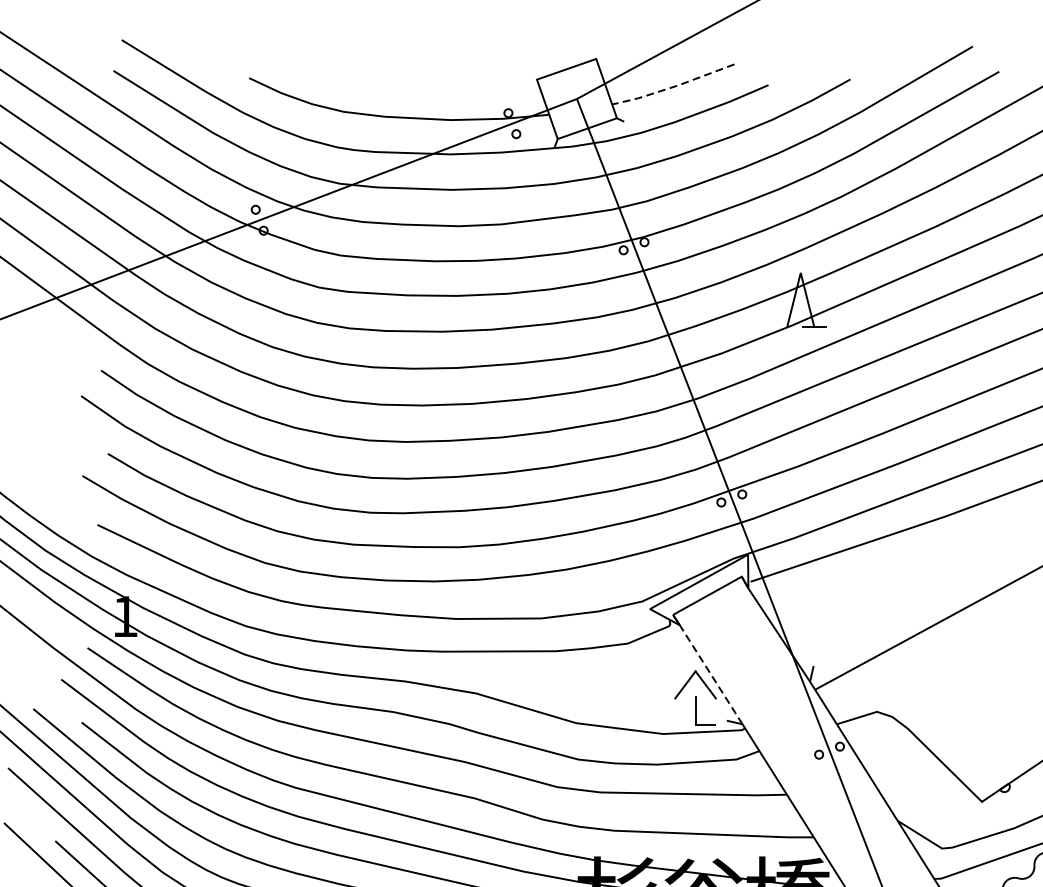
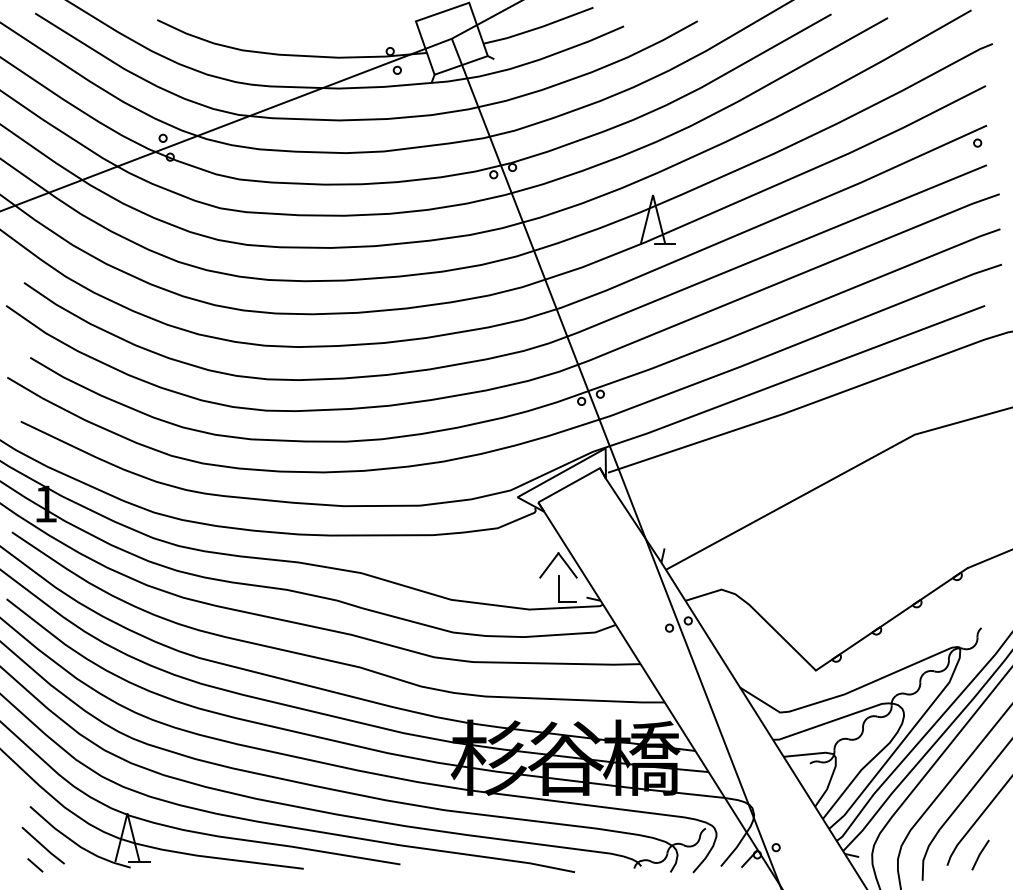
line: (673, 86) -> (538, 27), dashed -> solid
line: (711, 674) -> (572, 556), dashed -> solid

